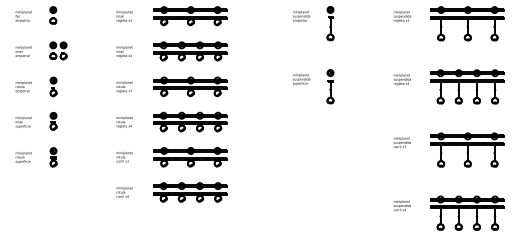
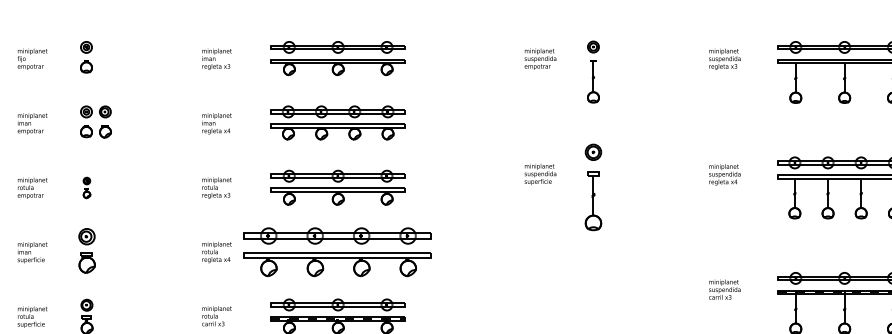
part: (53, 86) -> (86, 187), size x0.6
part: (330, 86) -> (593, 187), size x1.4
part: (53, 121) -> (86, 251), size x1.4
part: (190, 121) -> (337, 251), size x1.4

